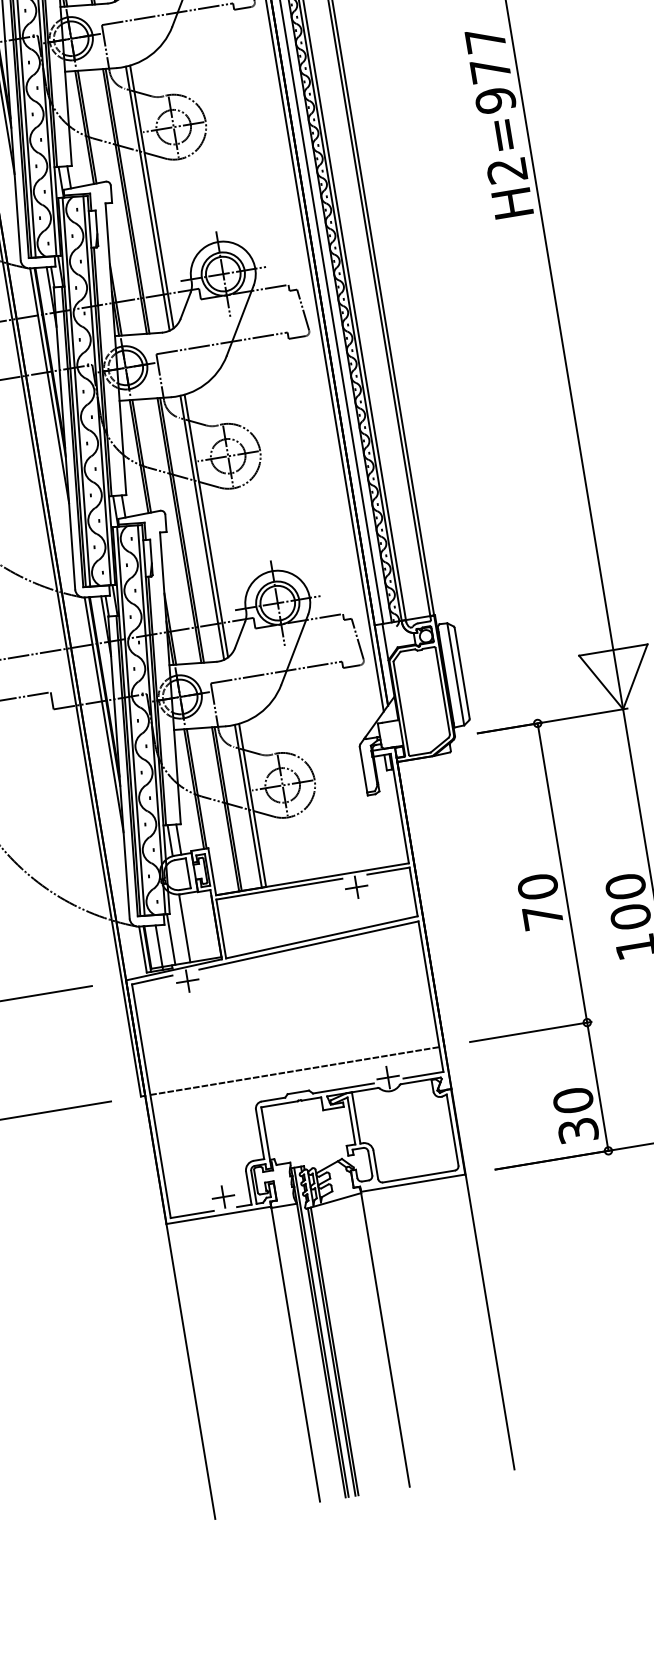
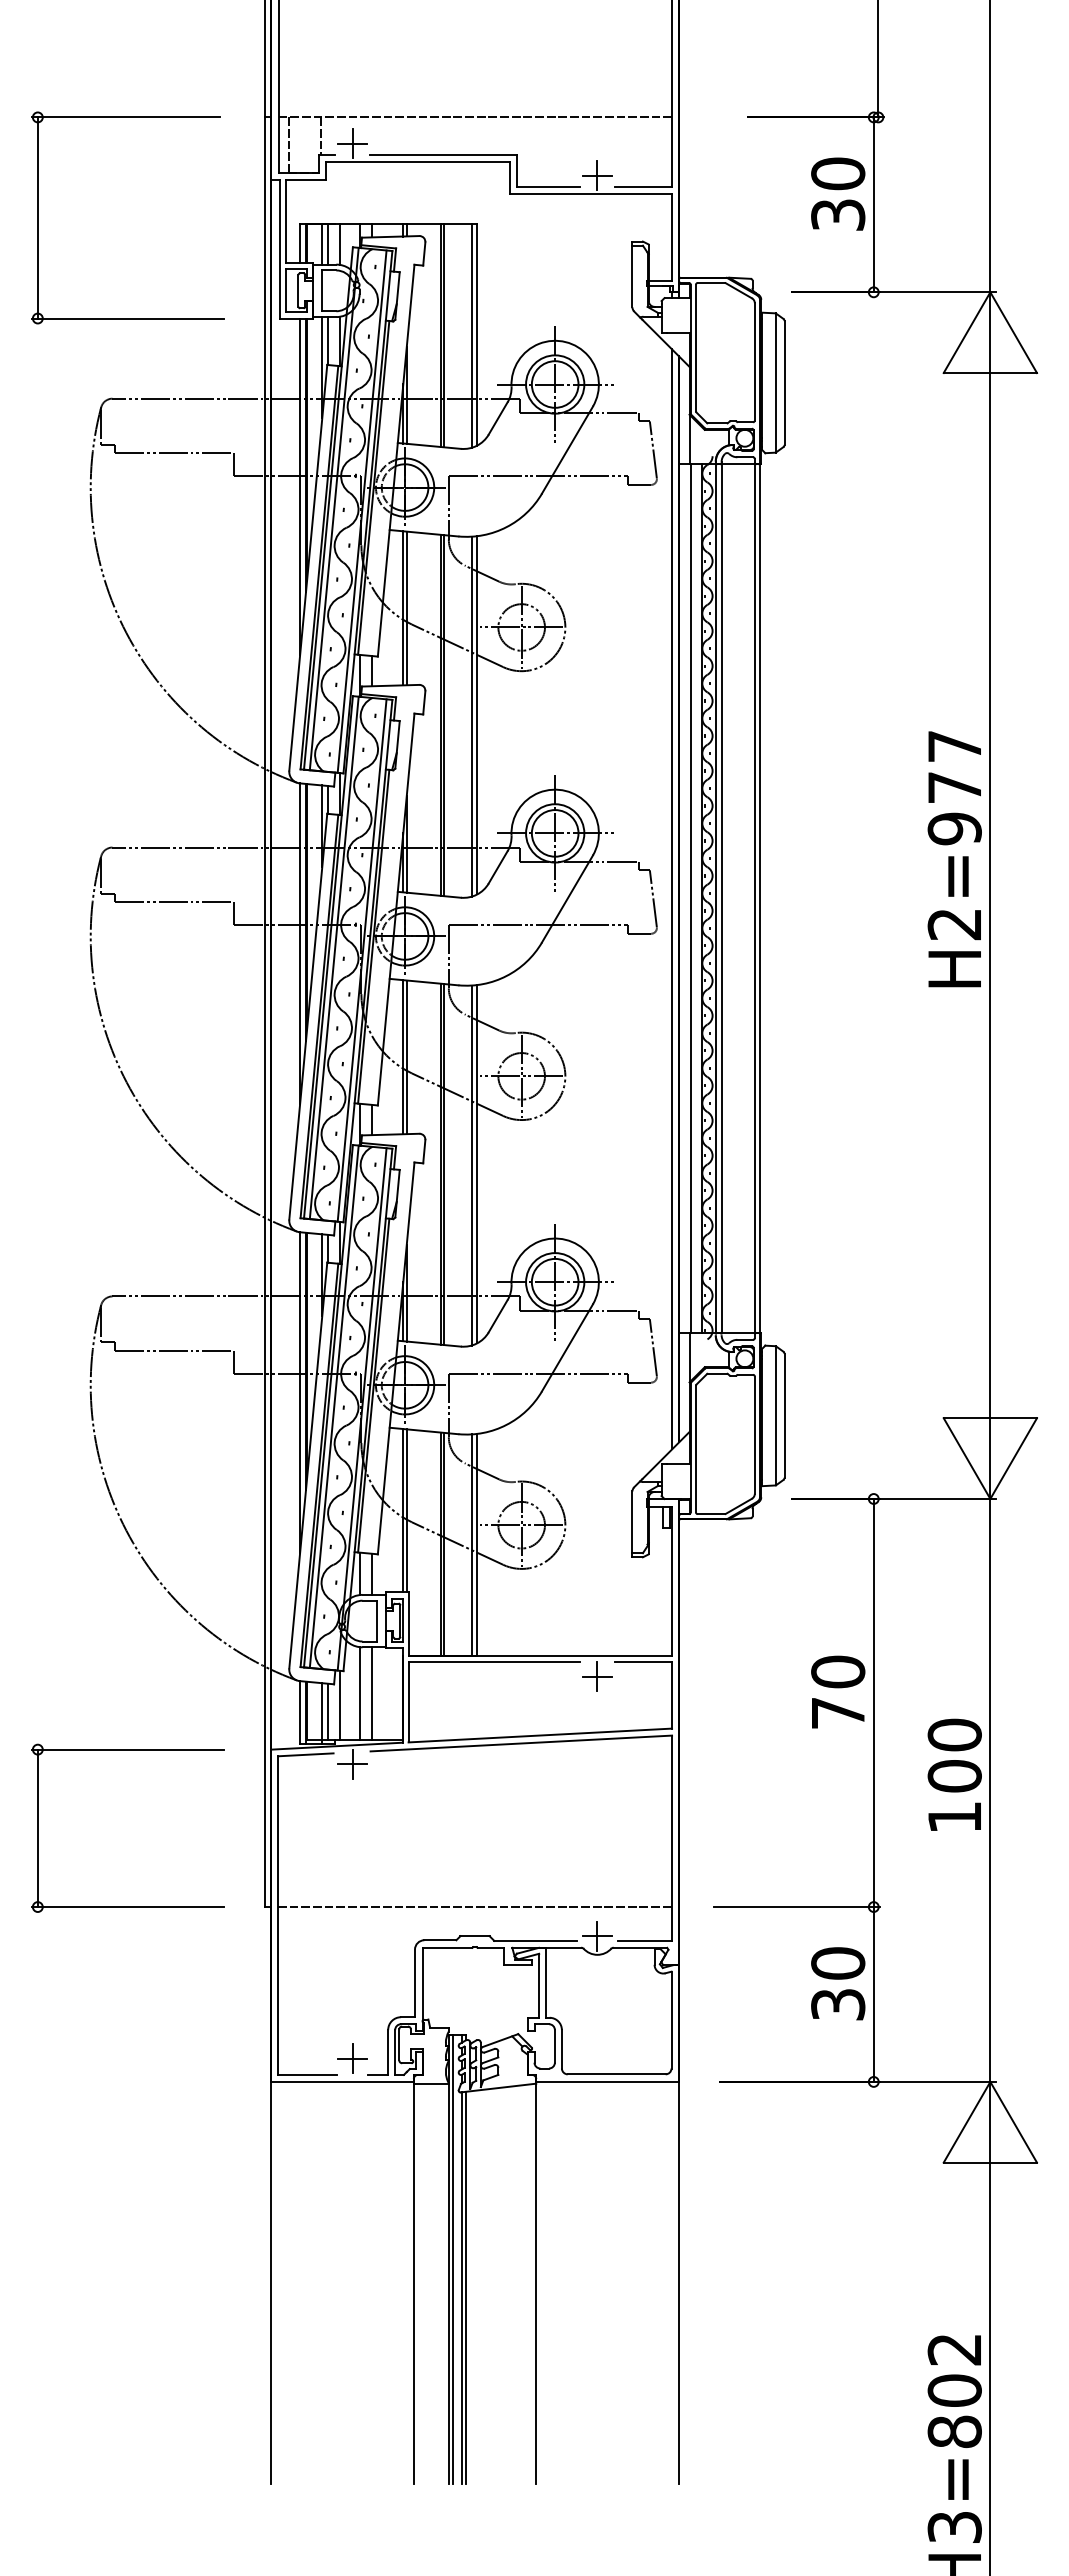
text: (499, 123) -> (954, 859), moved
text: (540, 901) -> (838, 1691), moved
line: (193, 927) -> (371, 1693), added
line: (163, 945) -> (328, 1711), added
text: (575, 1115) -> (838, 1983), moved

